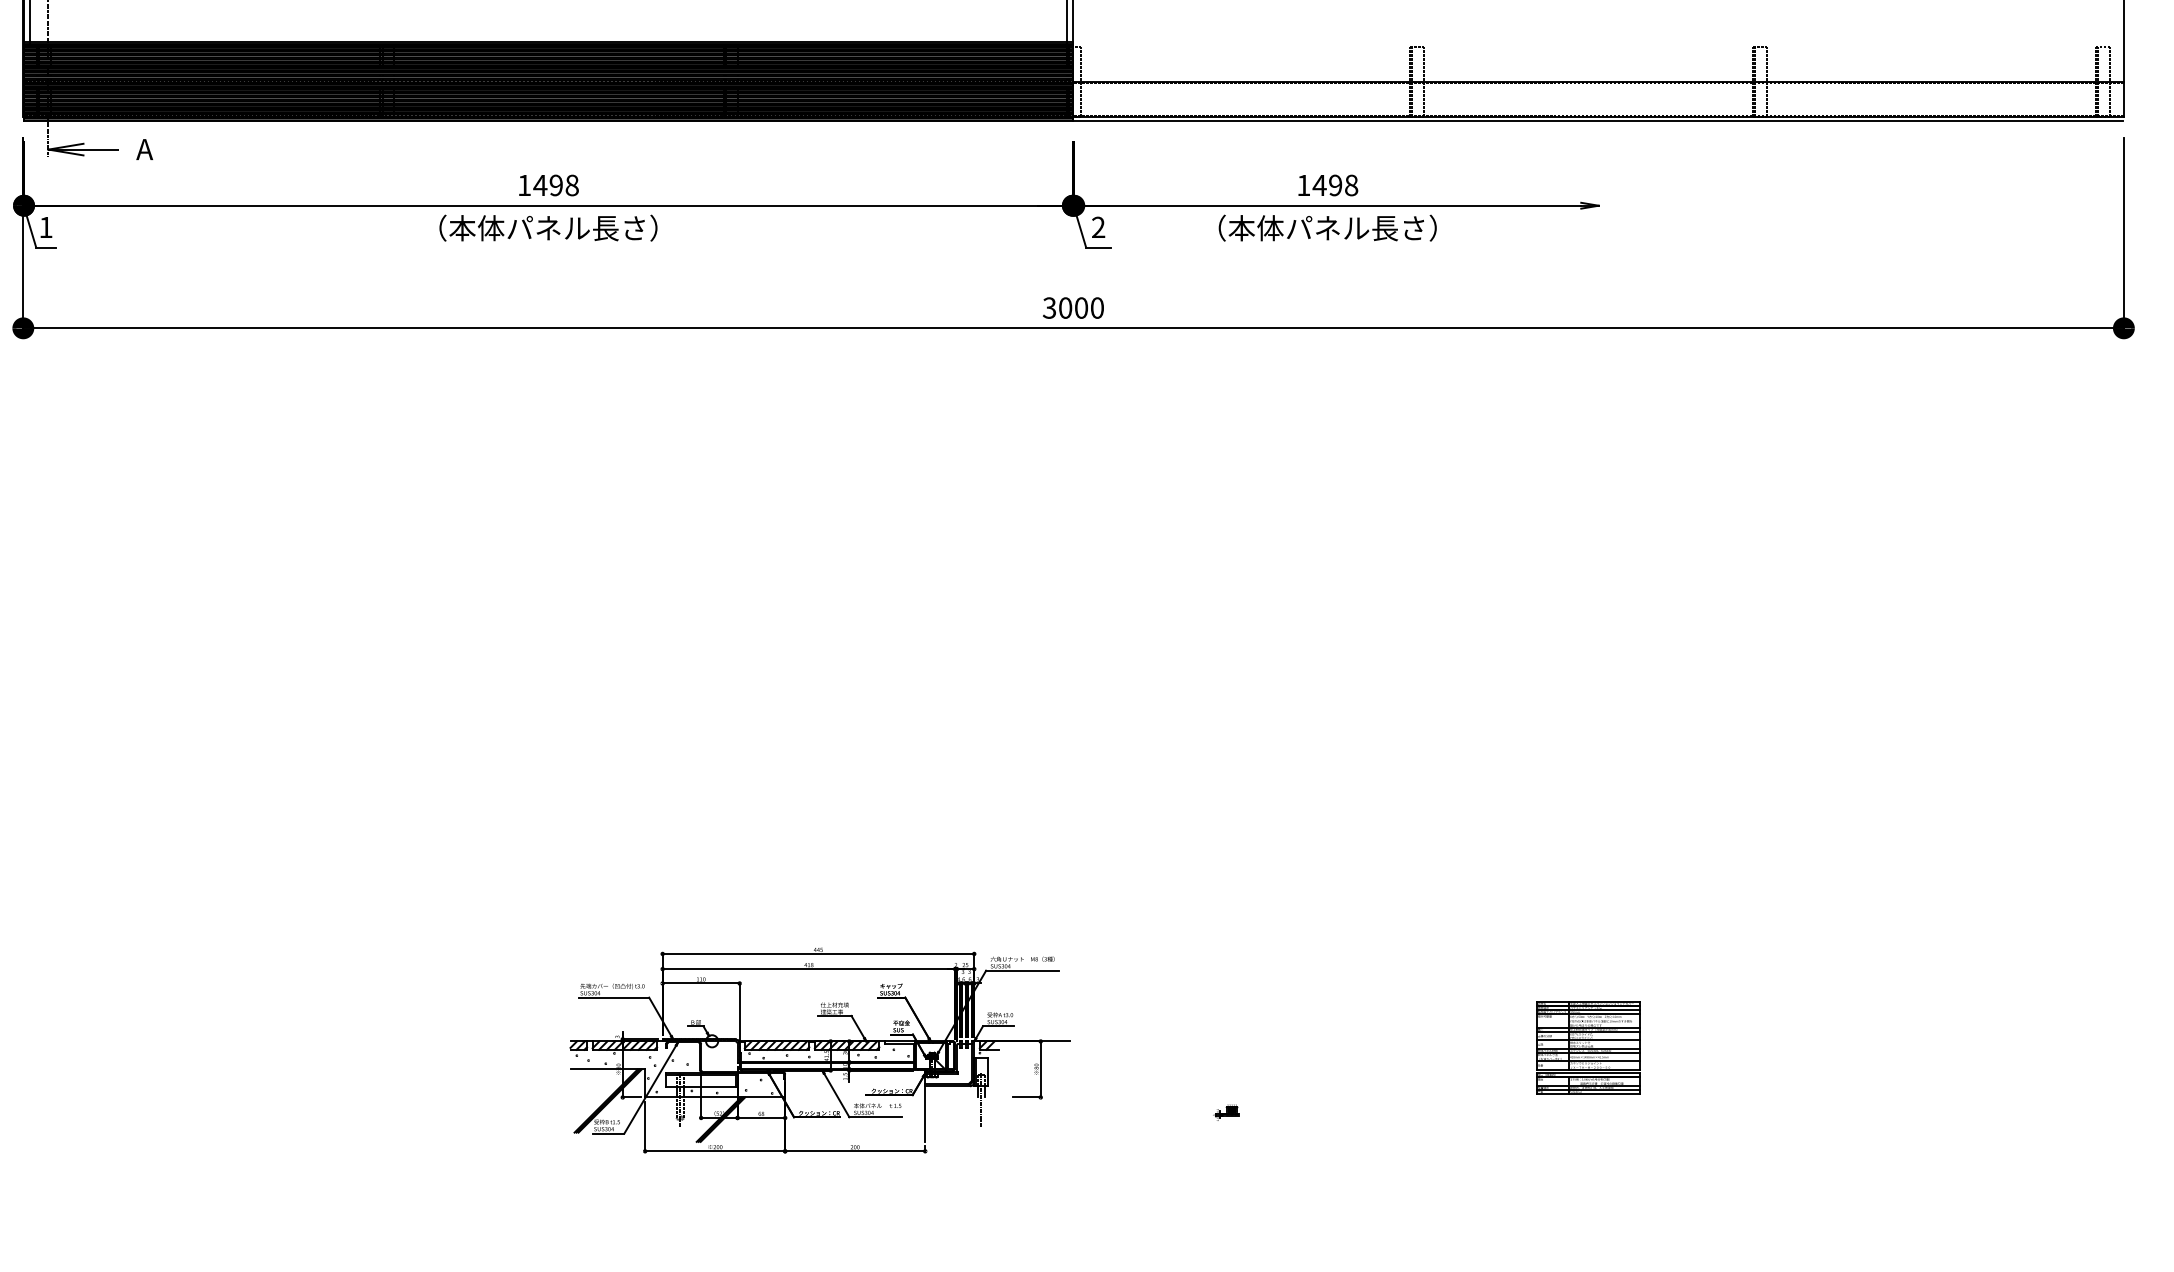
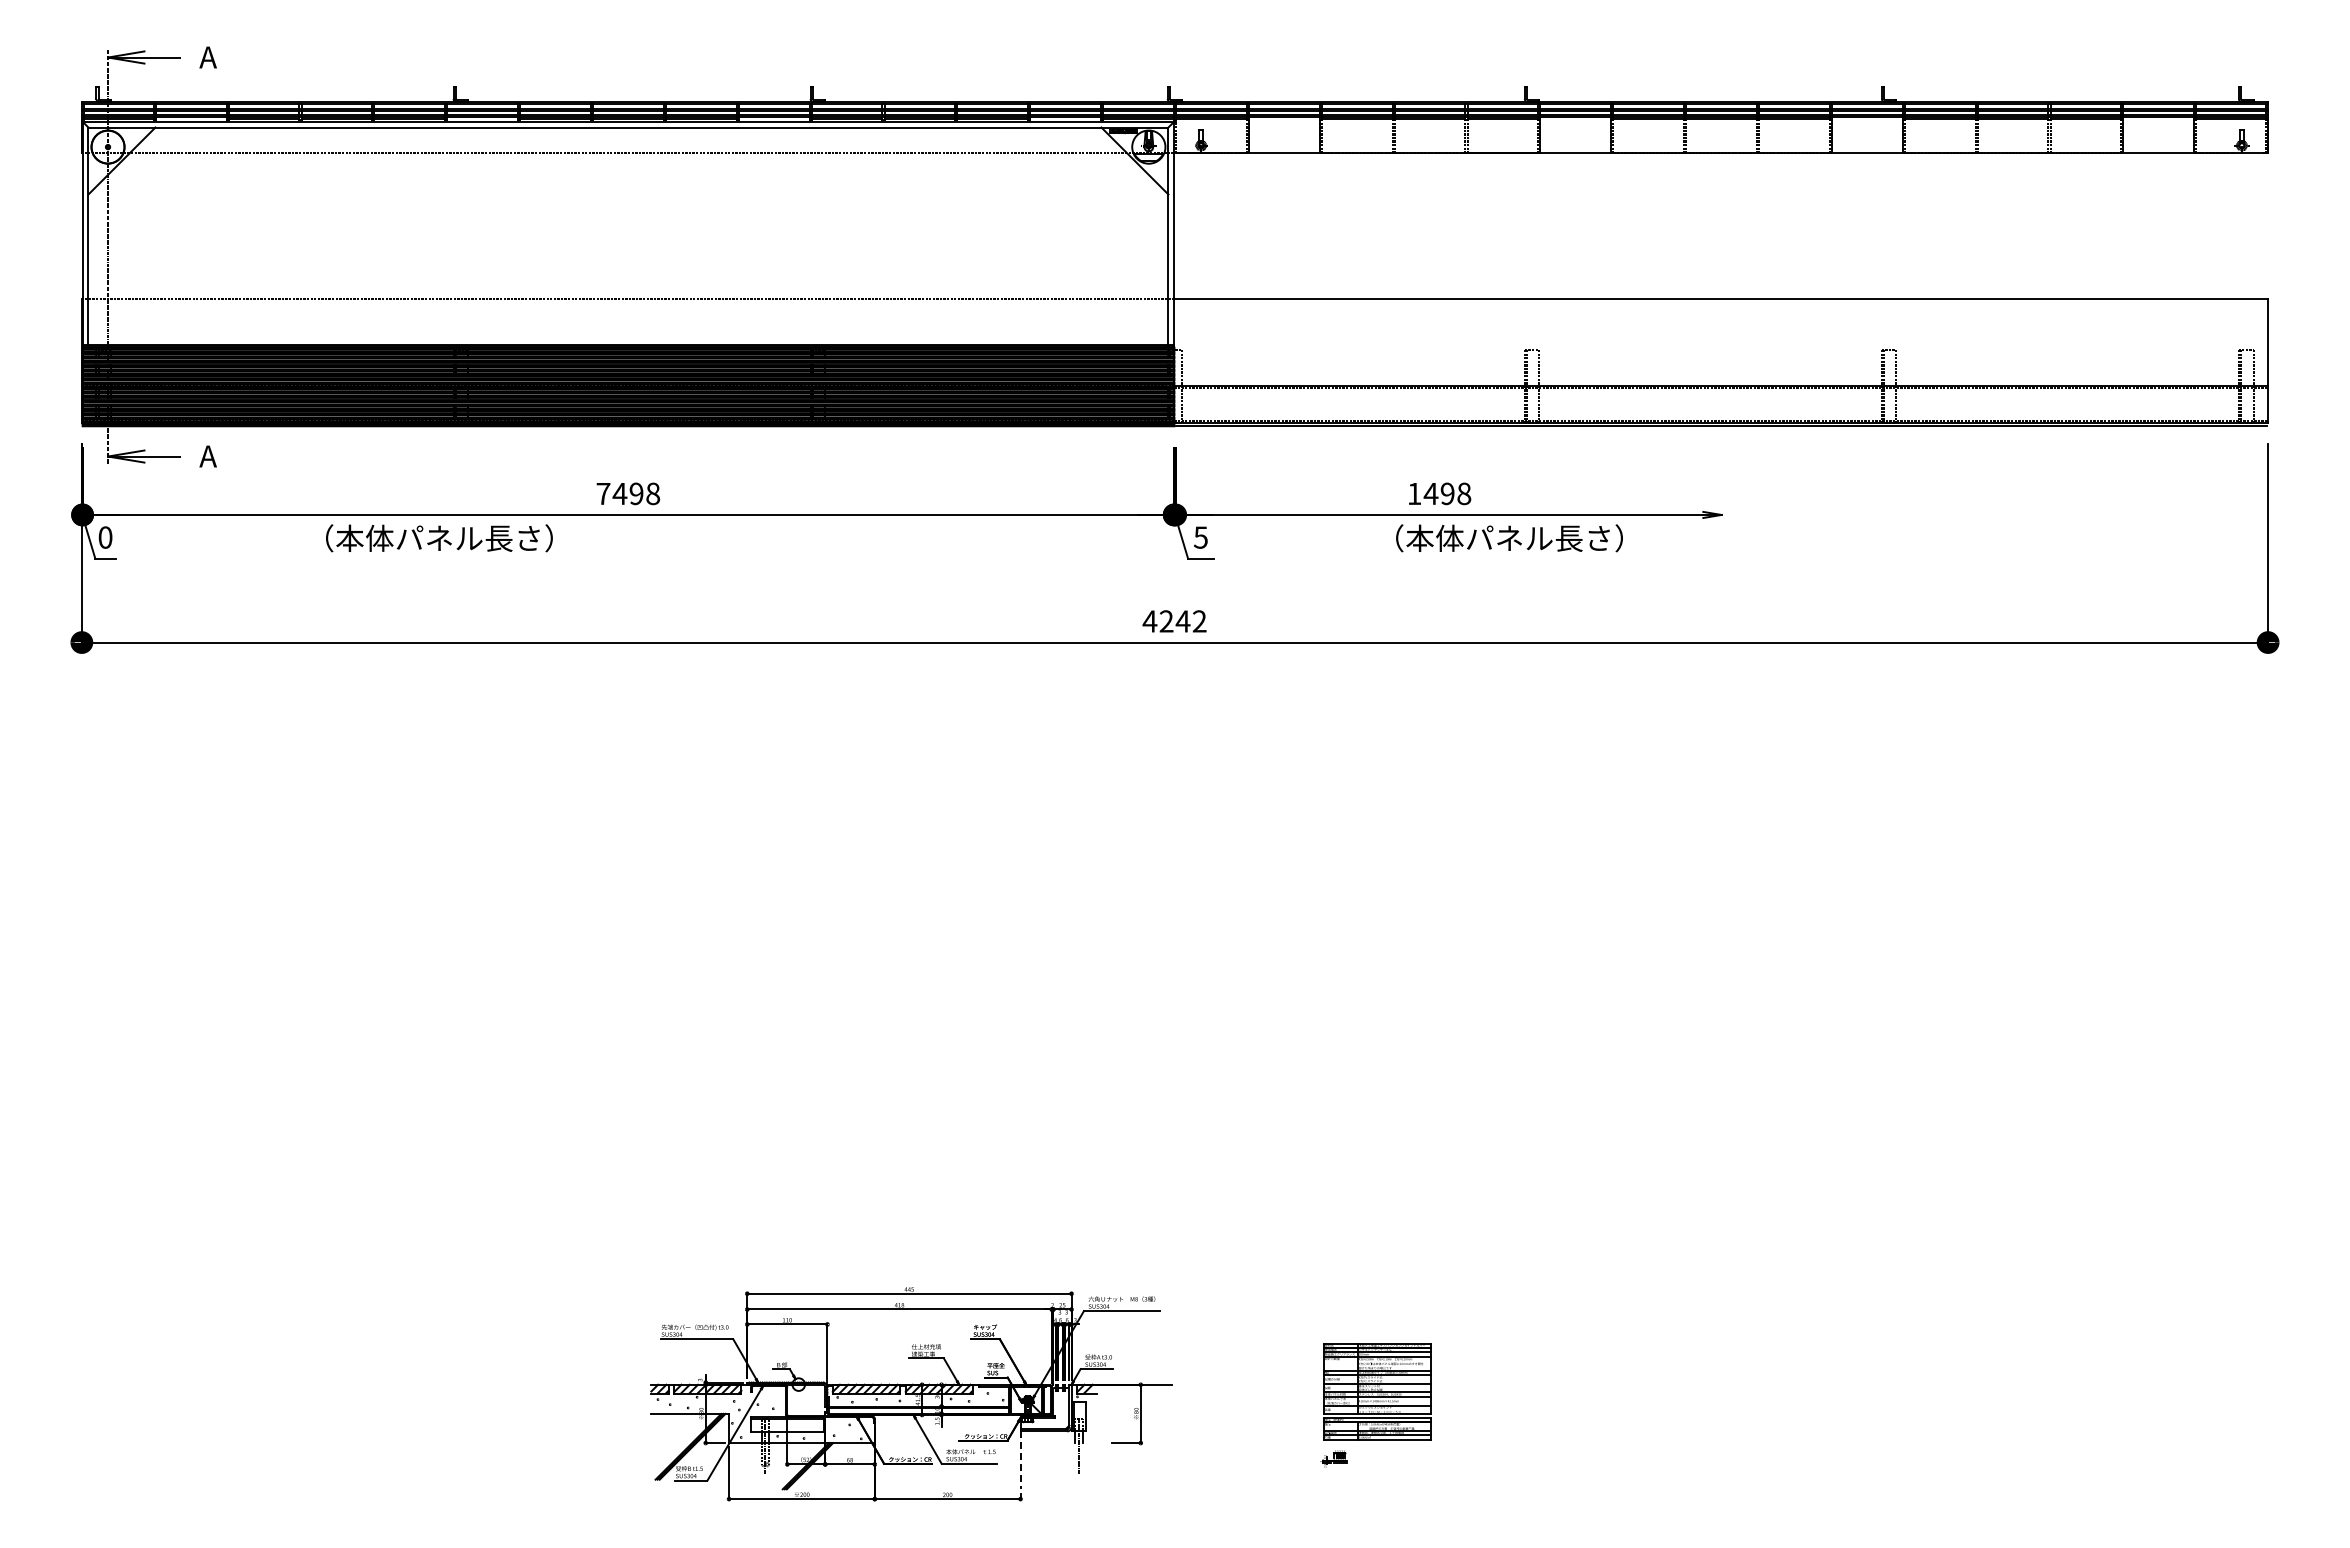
text: (524, 185) -> (603, 493), 1498 -> 7498
text: (46, 227) -> (105, 537), 1 -> 0
text: (1098, 227) -> (1200, 537), 2 -> 5
text: (548, 228) -> (439, 538), moved
text: (1327, 228) -> (1509, 538), moved
text: (1073, 308) -> (1174, 621), 3000 -> 4242
part: (1588, 1047) -> (1377, 1391), moved
line: (925, 1114) -> (1020, 1460), solid -> dashed

